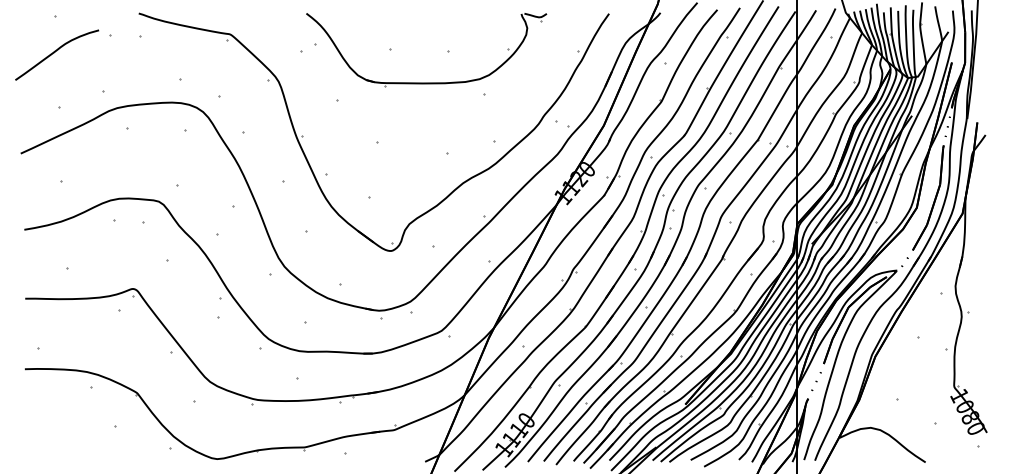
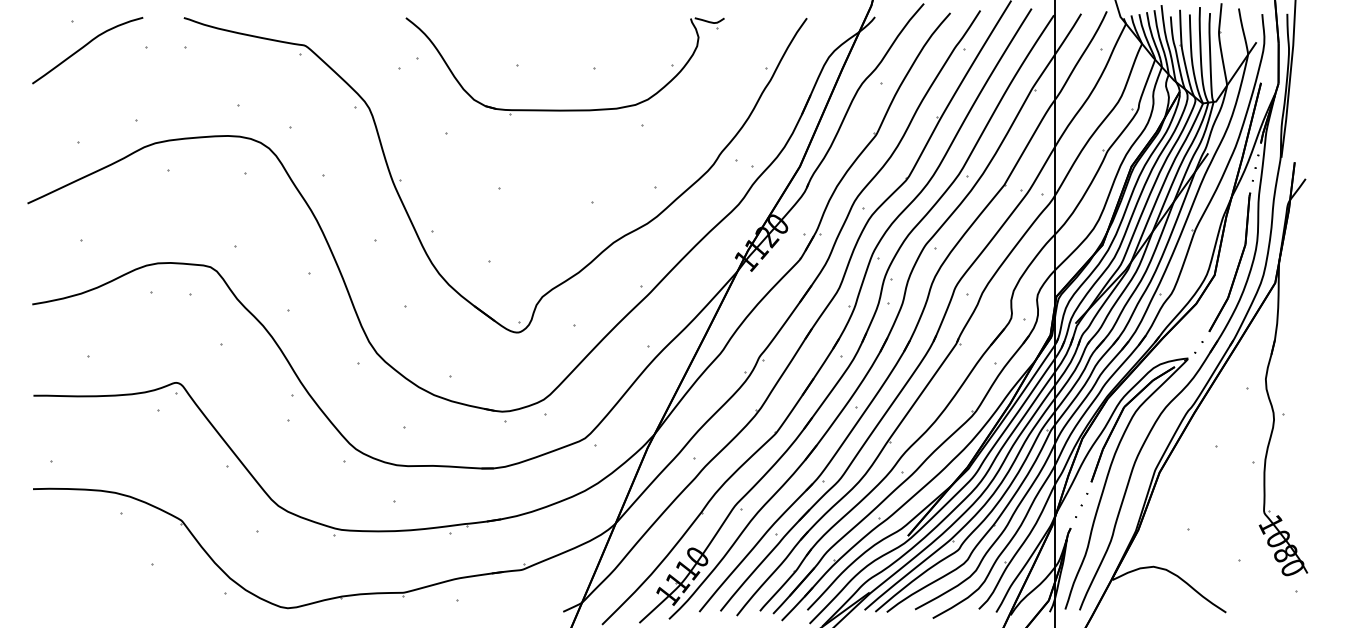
curve: (55, 52) -> (85, 47), moved

